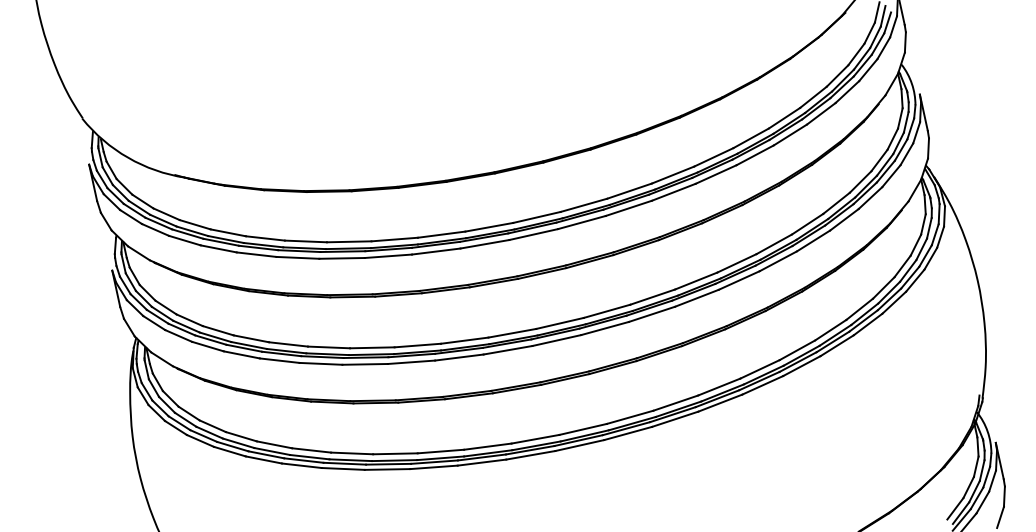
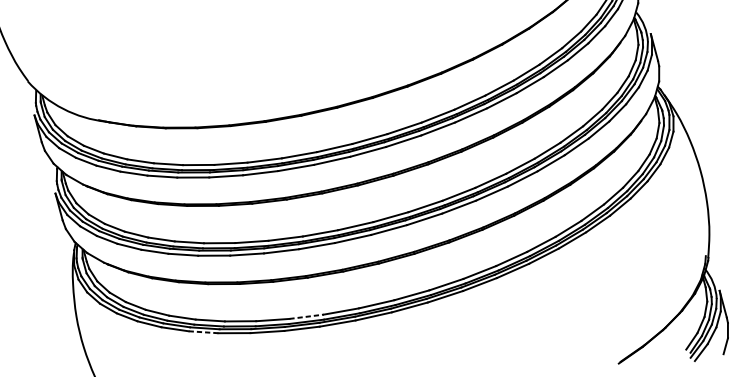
line: (441, 451) -> (307, 316), solid -> dashed
line: (301, 465) -> (203, 332), solid -> dashed

